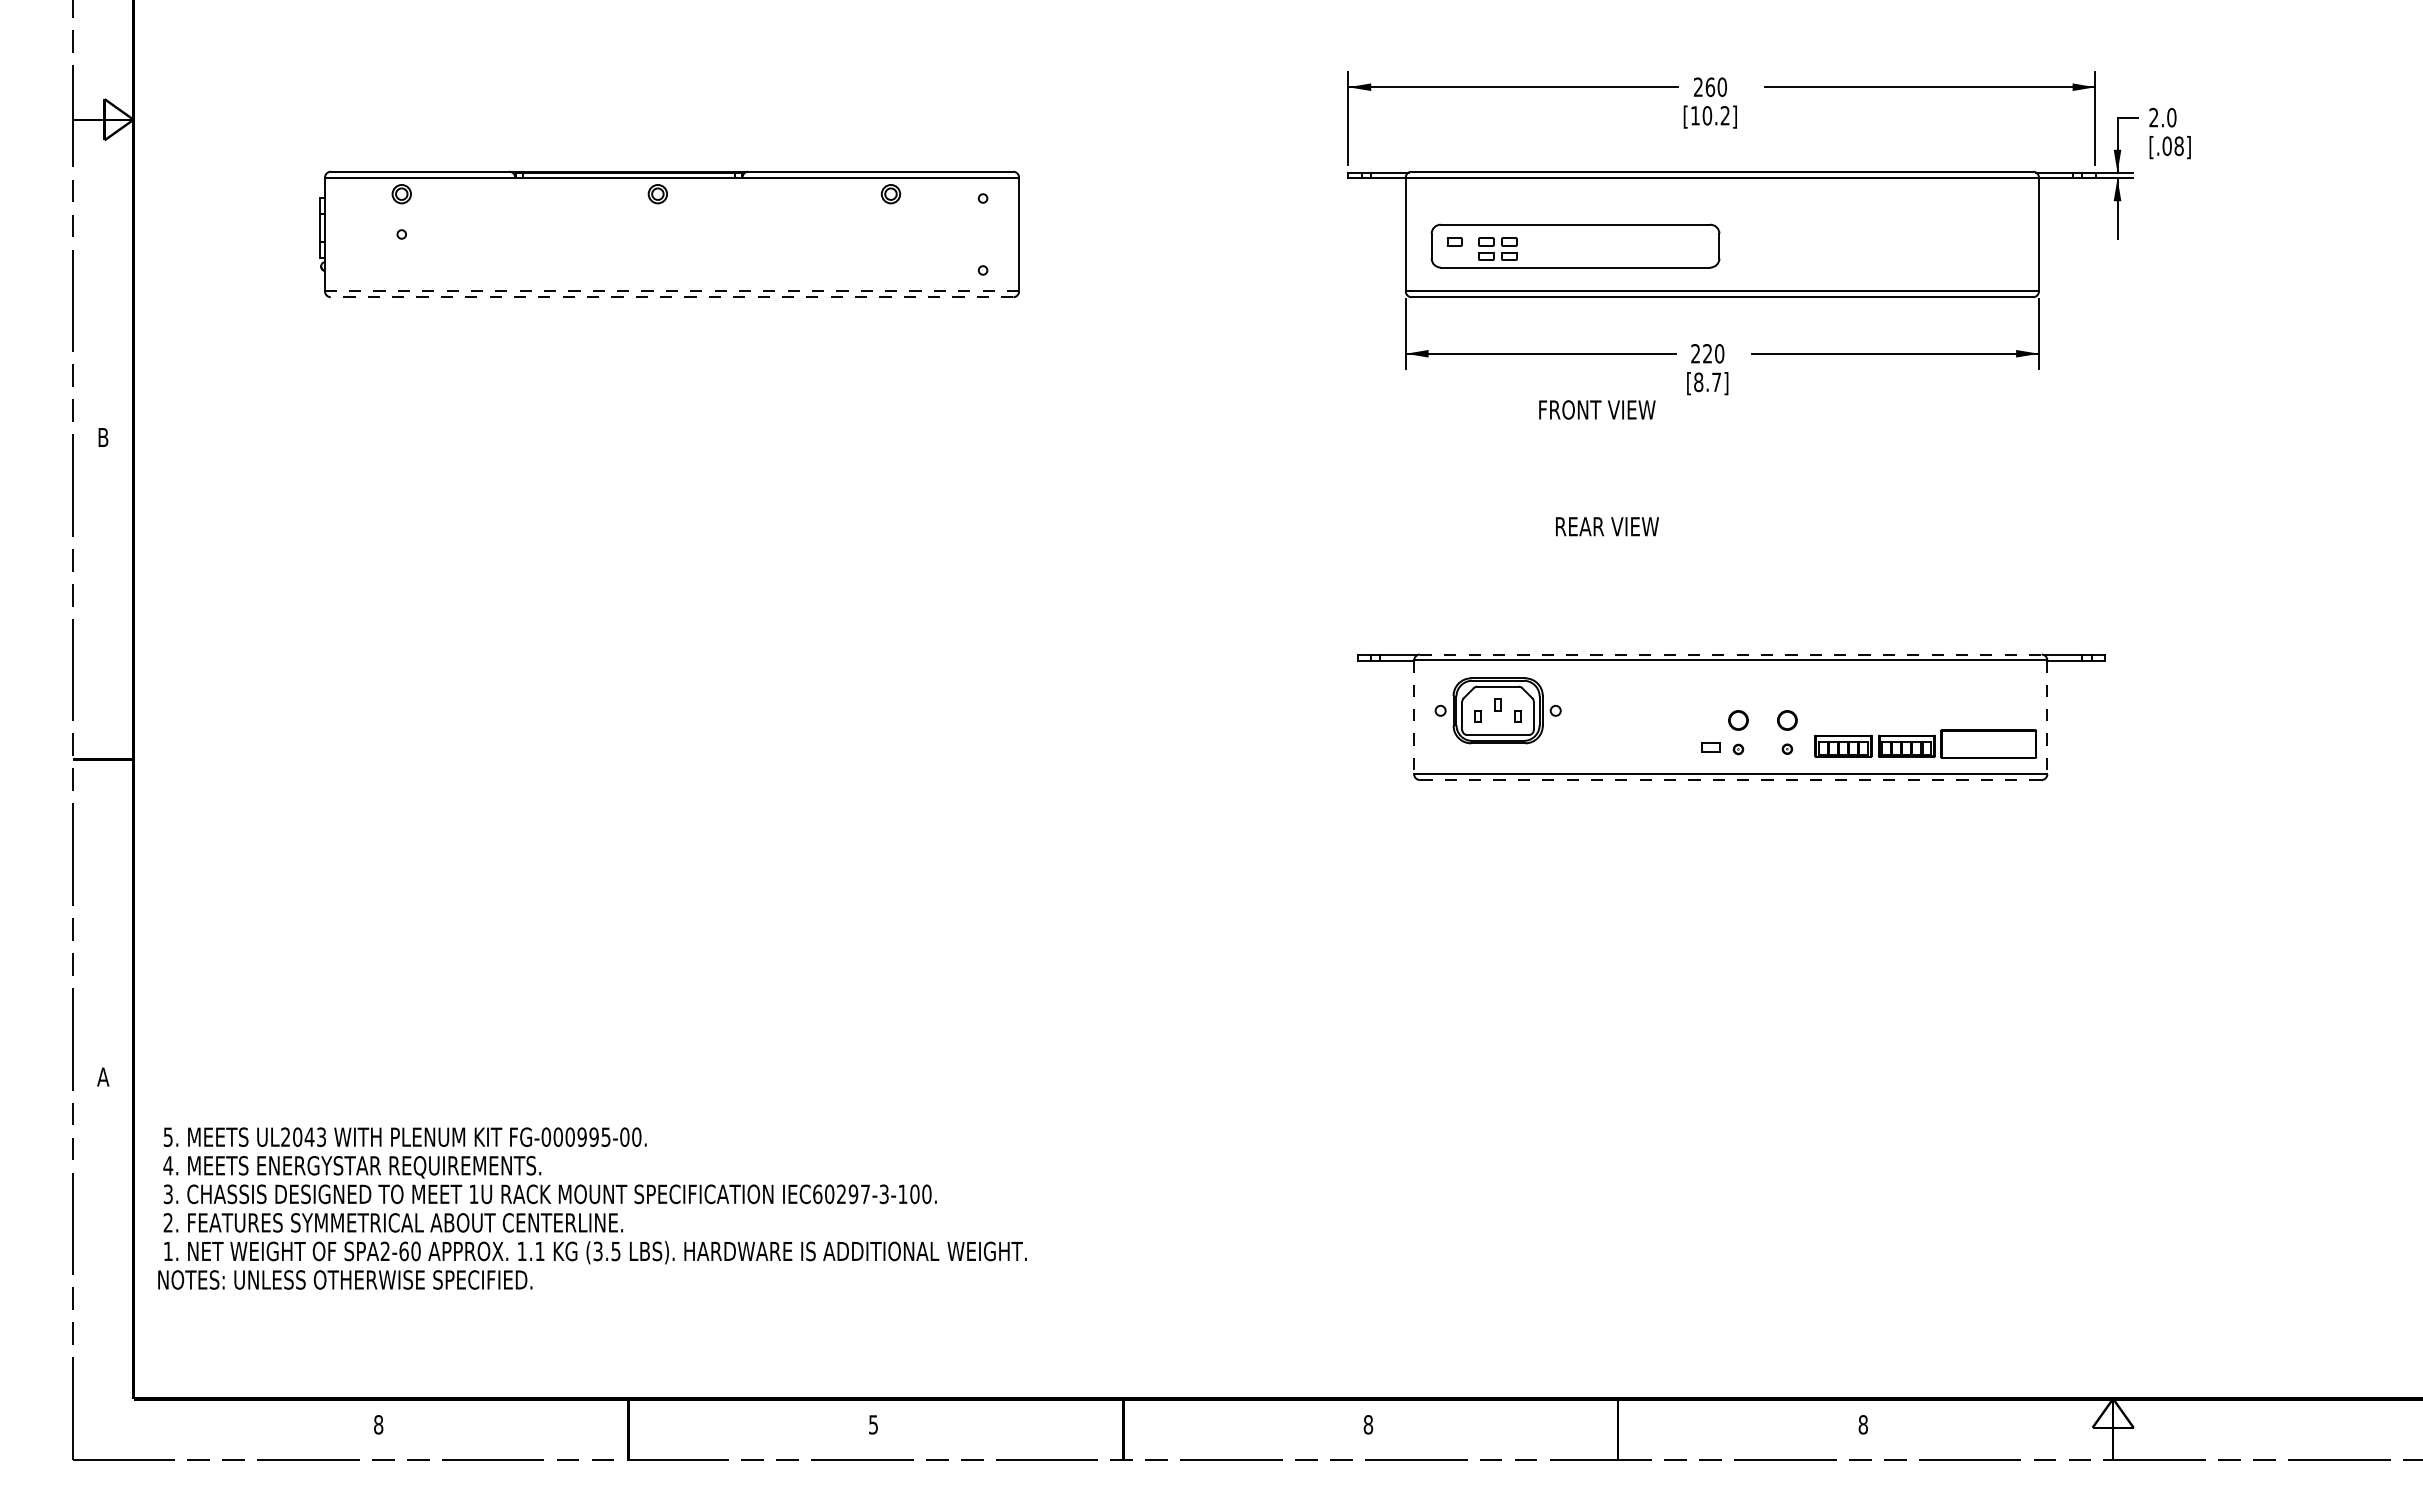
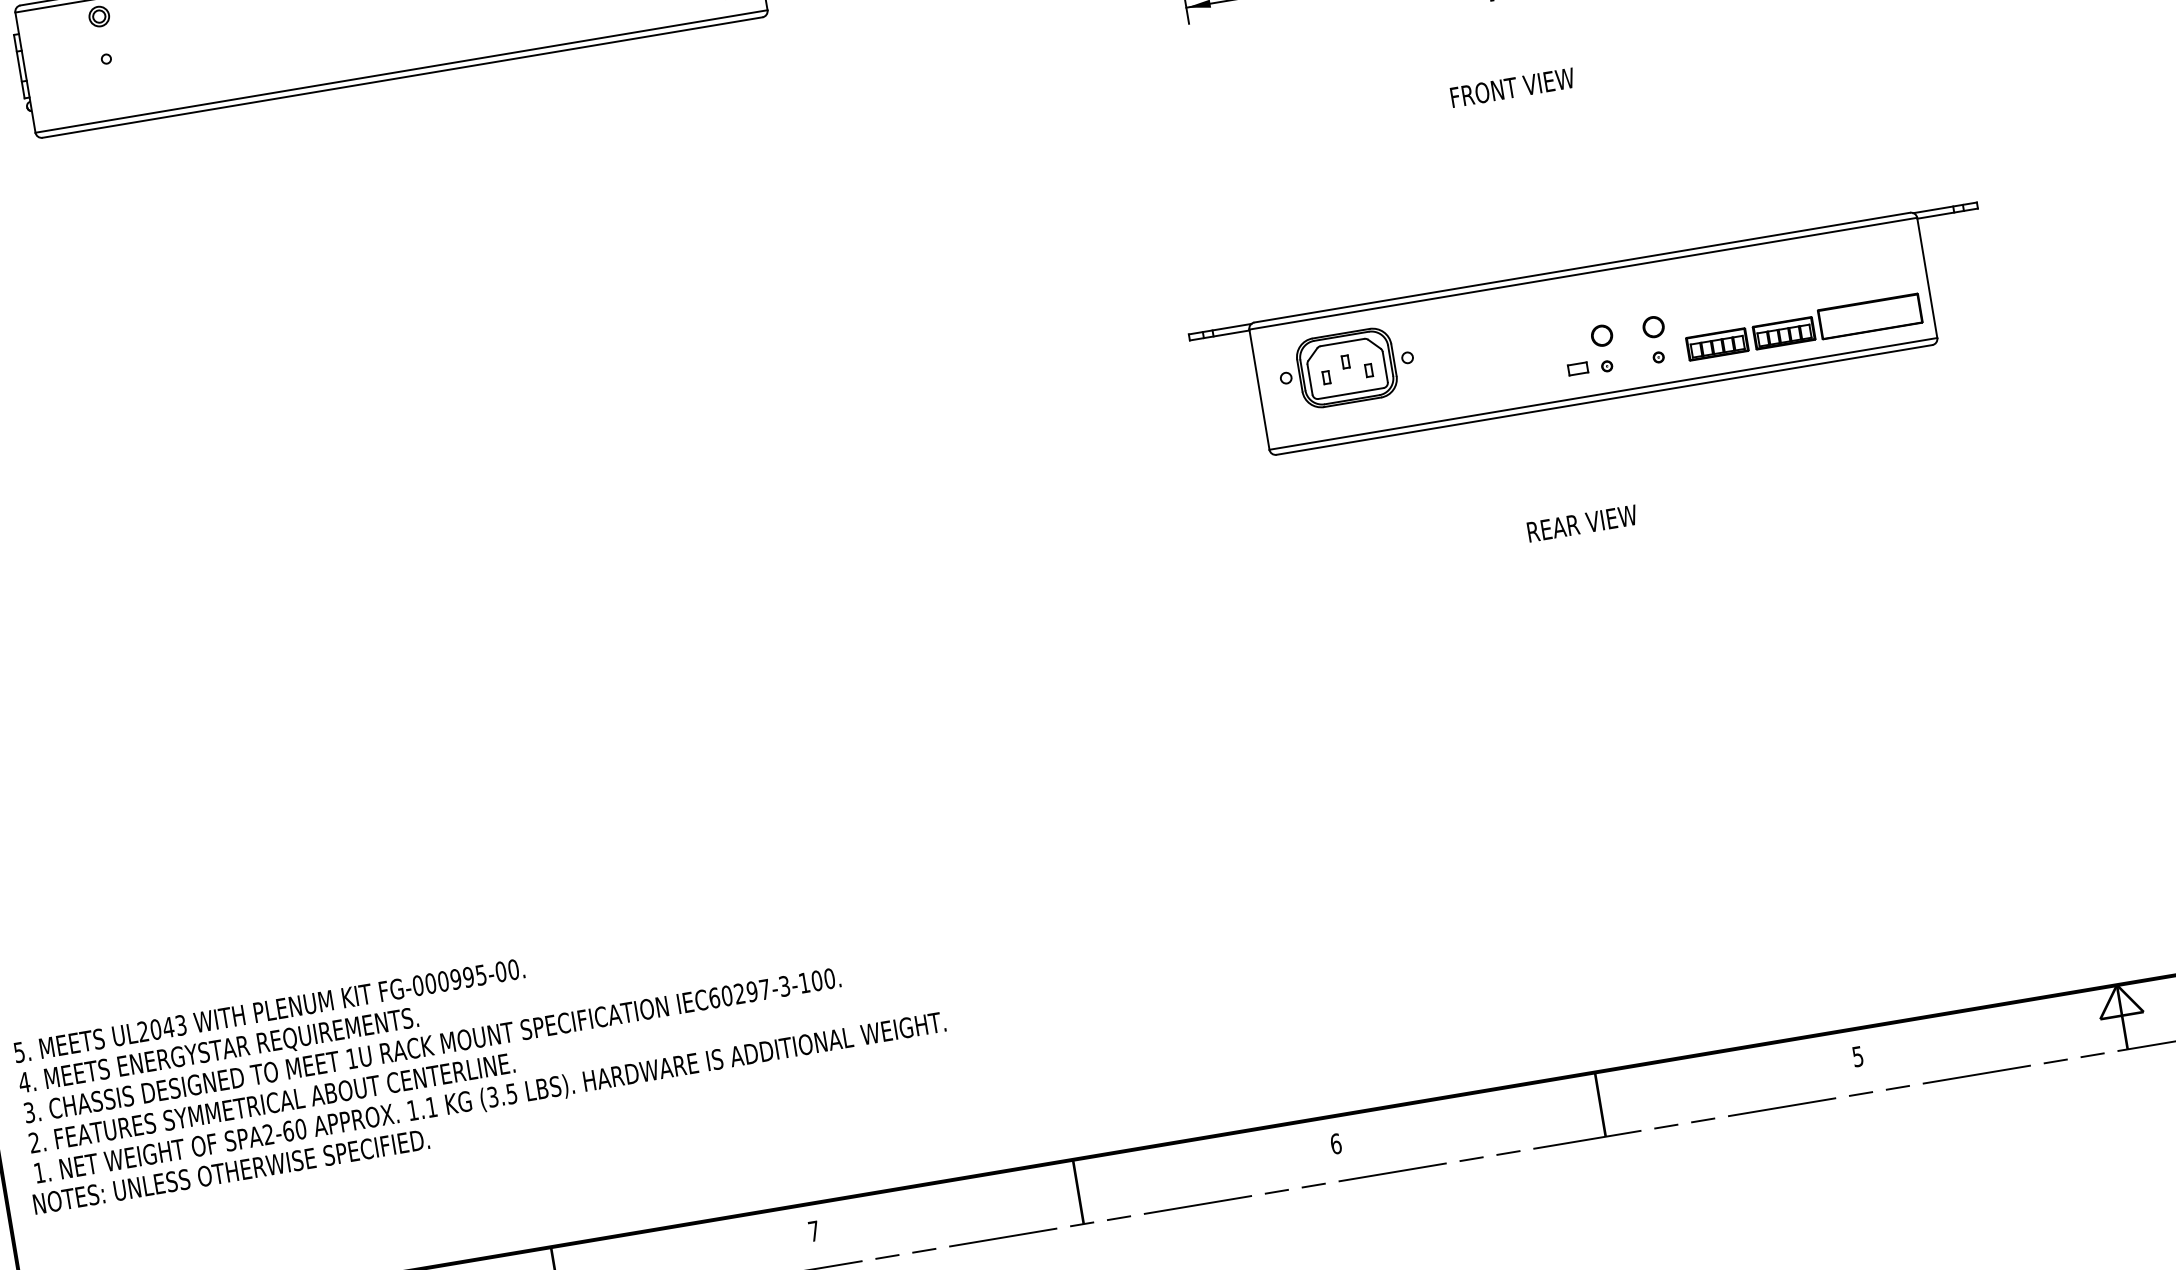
line: (671, 291) -> (400, 71), dashed -> solid
line: (671, 297) -> (402, 77), dashed -> solid
text: (1597, 409) -> (1512, 87), moved
text: (1607, 526) -> (1582, 523), moved
line: (1730, 654) -> (1581, 267), dashed -> solid
line: (1414, 717) -> (1259, 389), dashed -> solid
line: (2047, 717) -> (1927, 278), dashed -> solid
line: (1730, 780) -> (1604, 400), dashed -> solid
text: (873, 1424) -> (813, 1230), 5 -> 7
text: (1368, 1424) -> (1336, 1143), 8 -> 6
text: (1862, 1424) -> (1857, 1056), 8 -> 5

